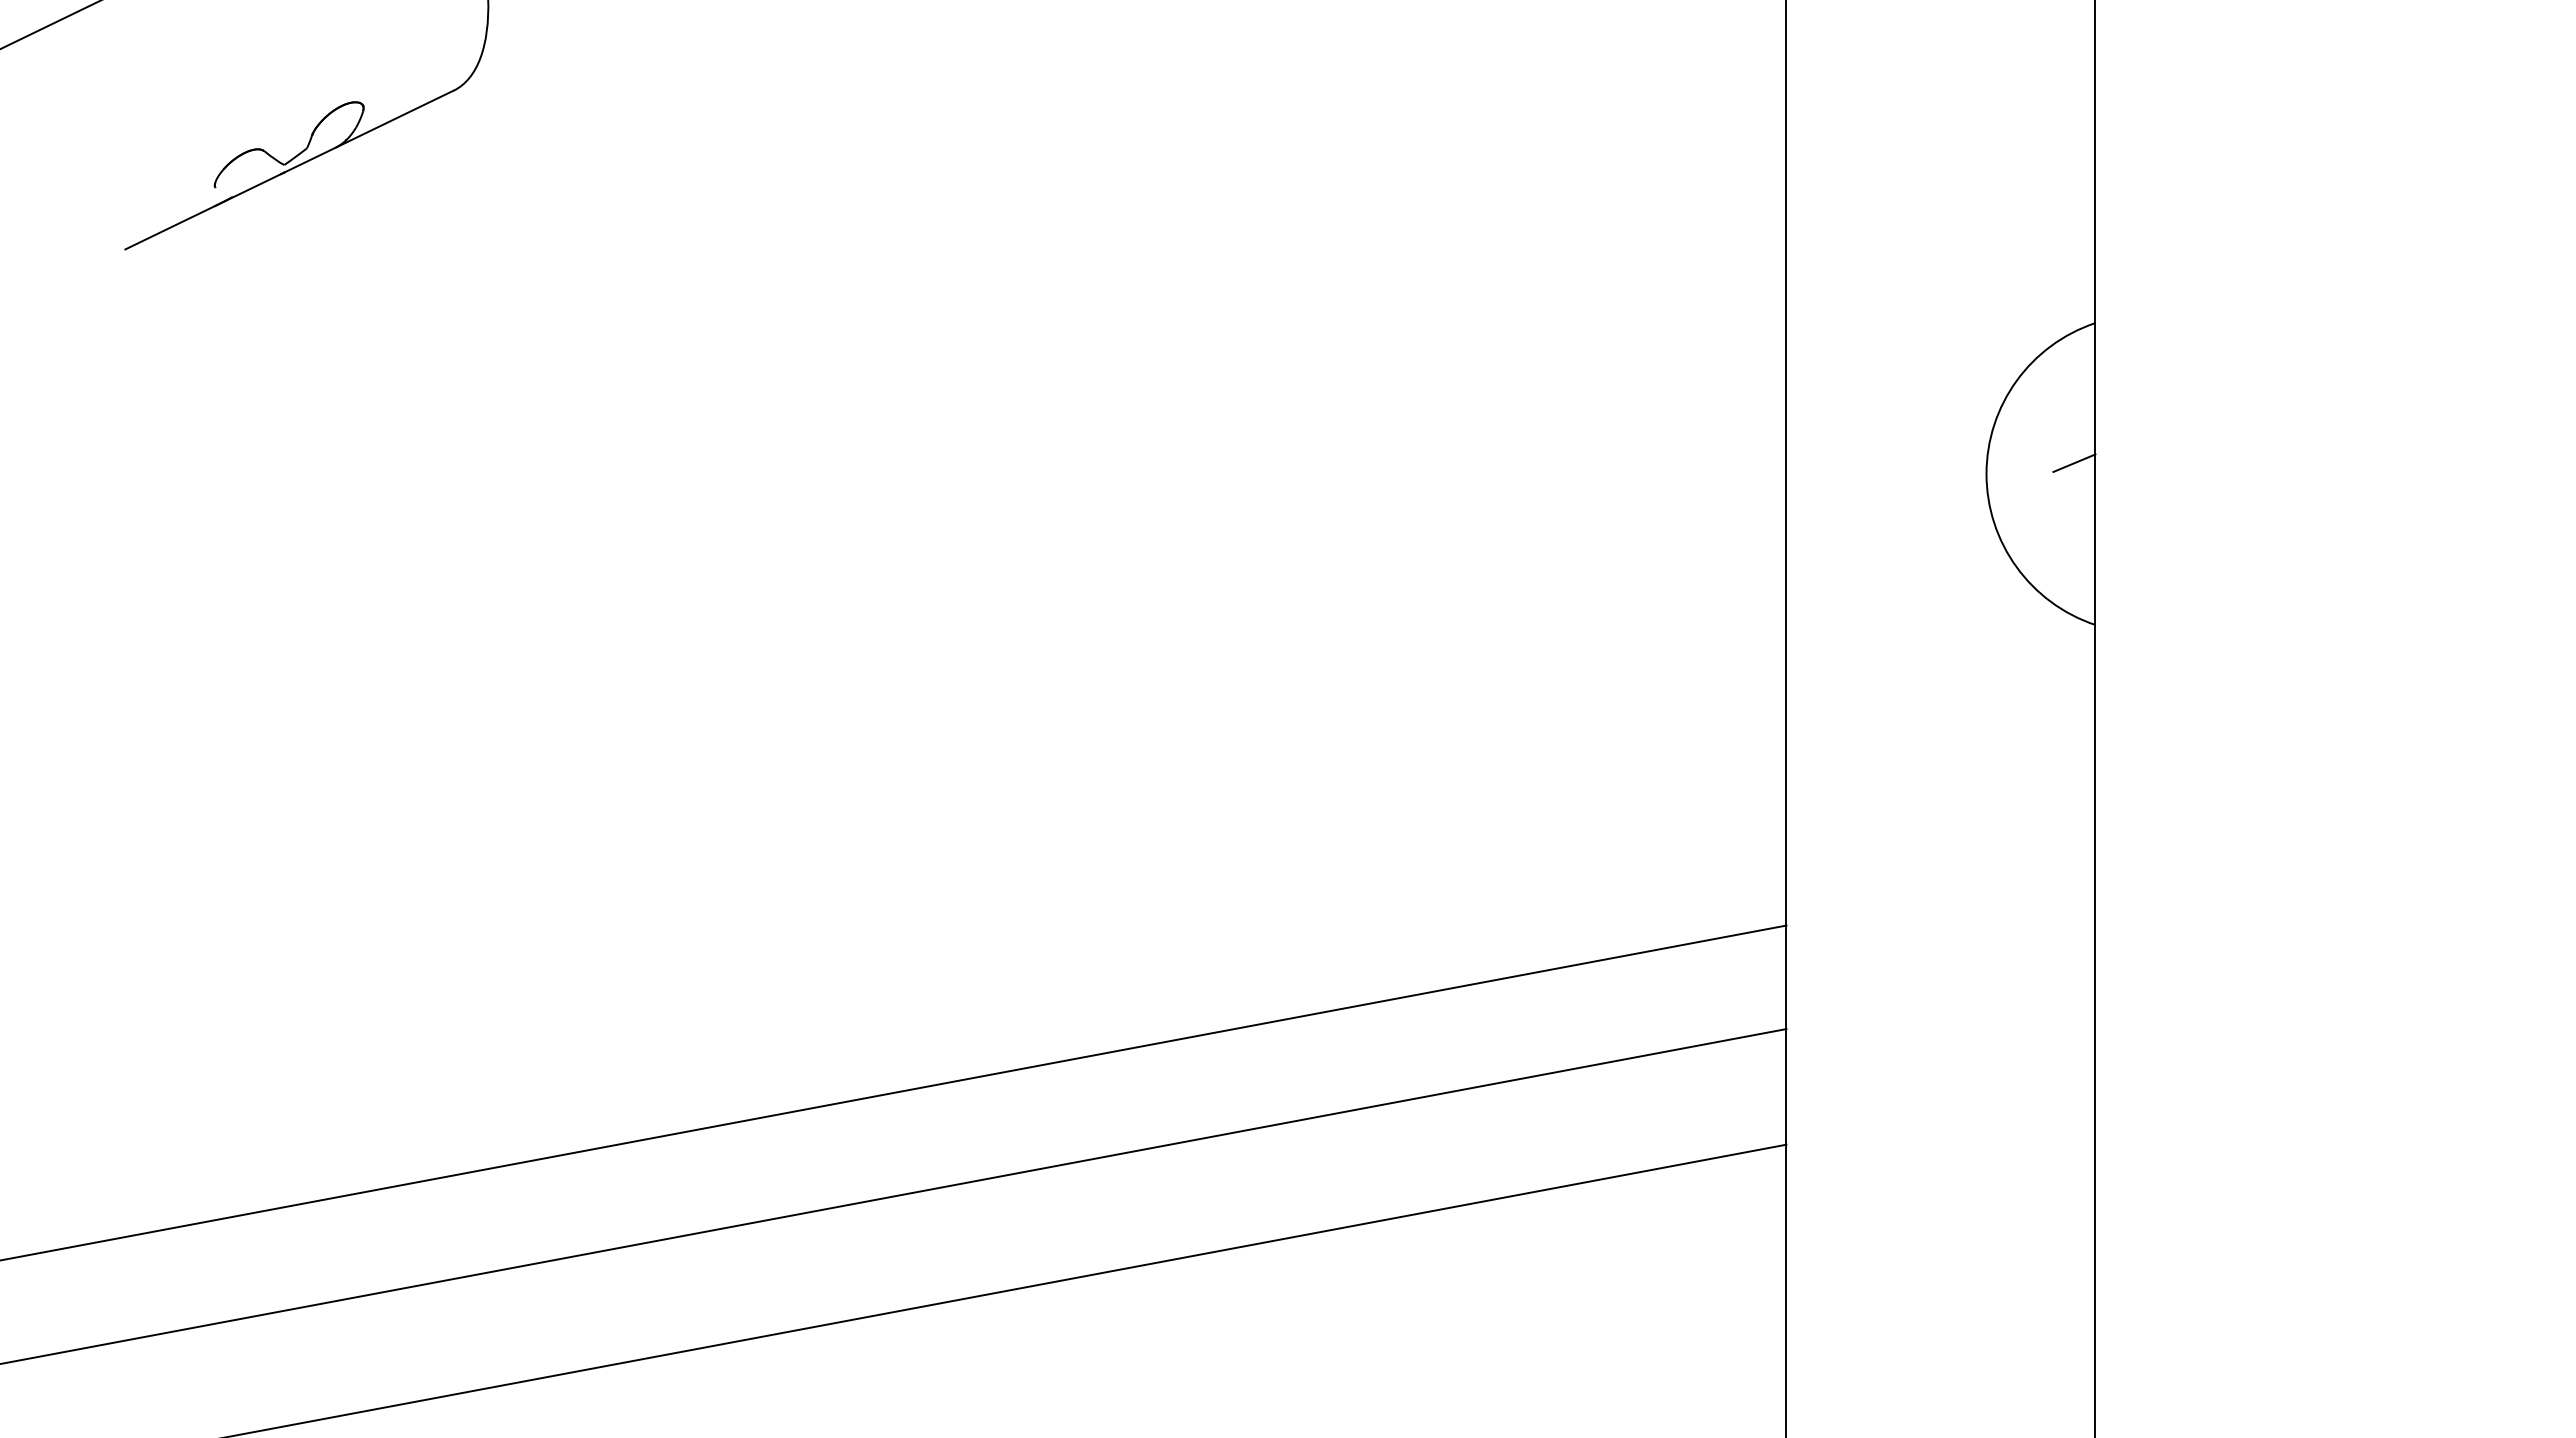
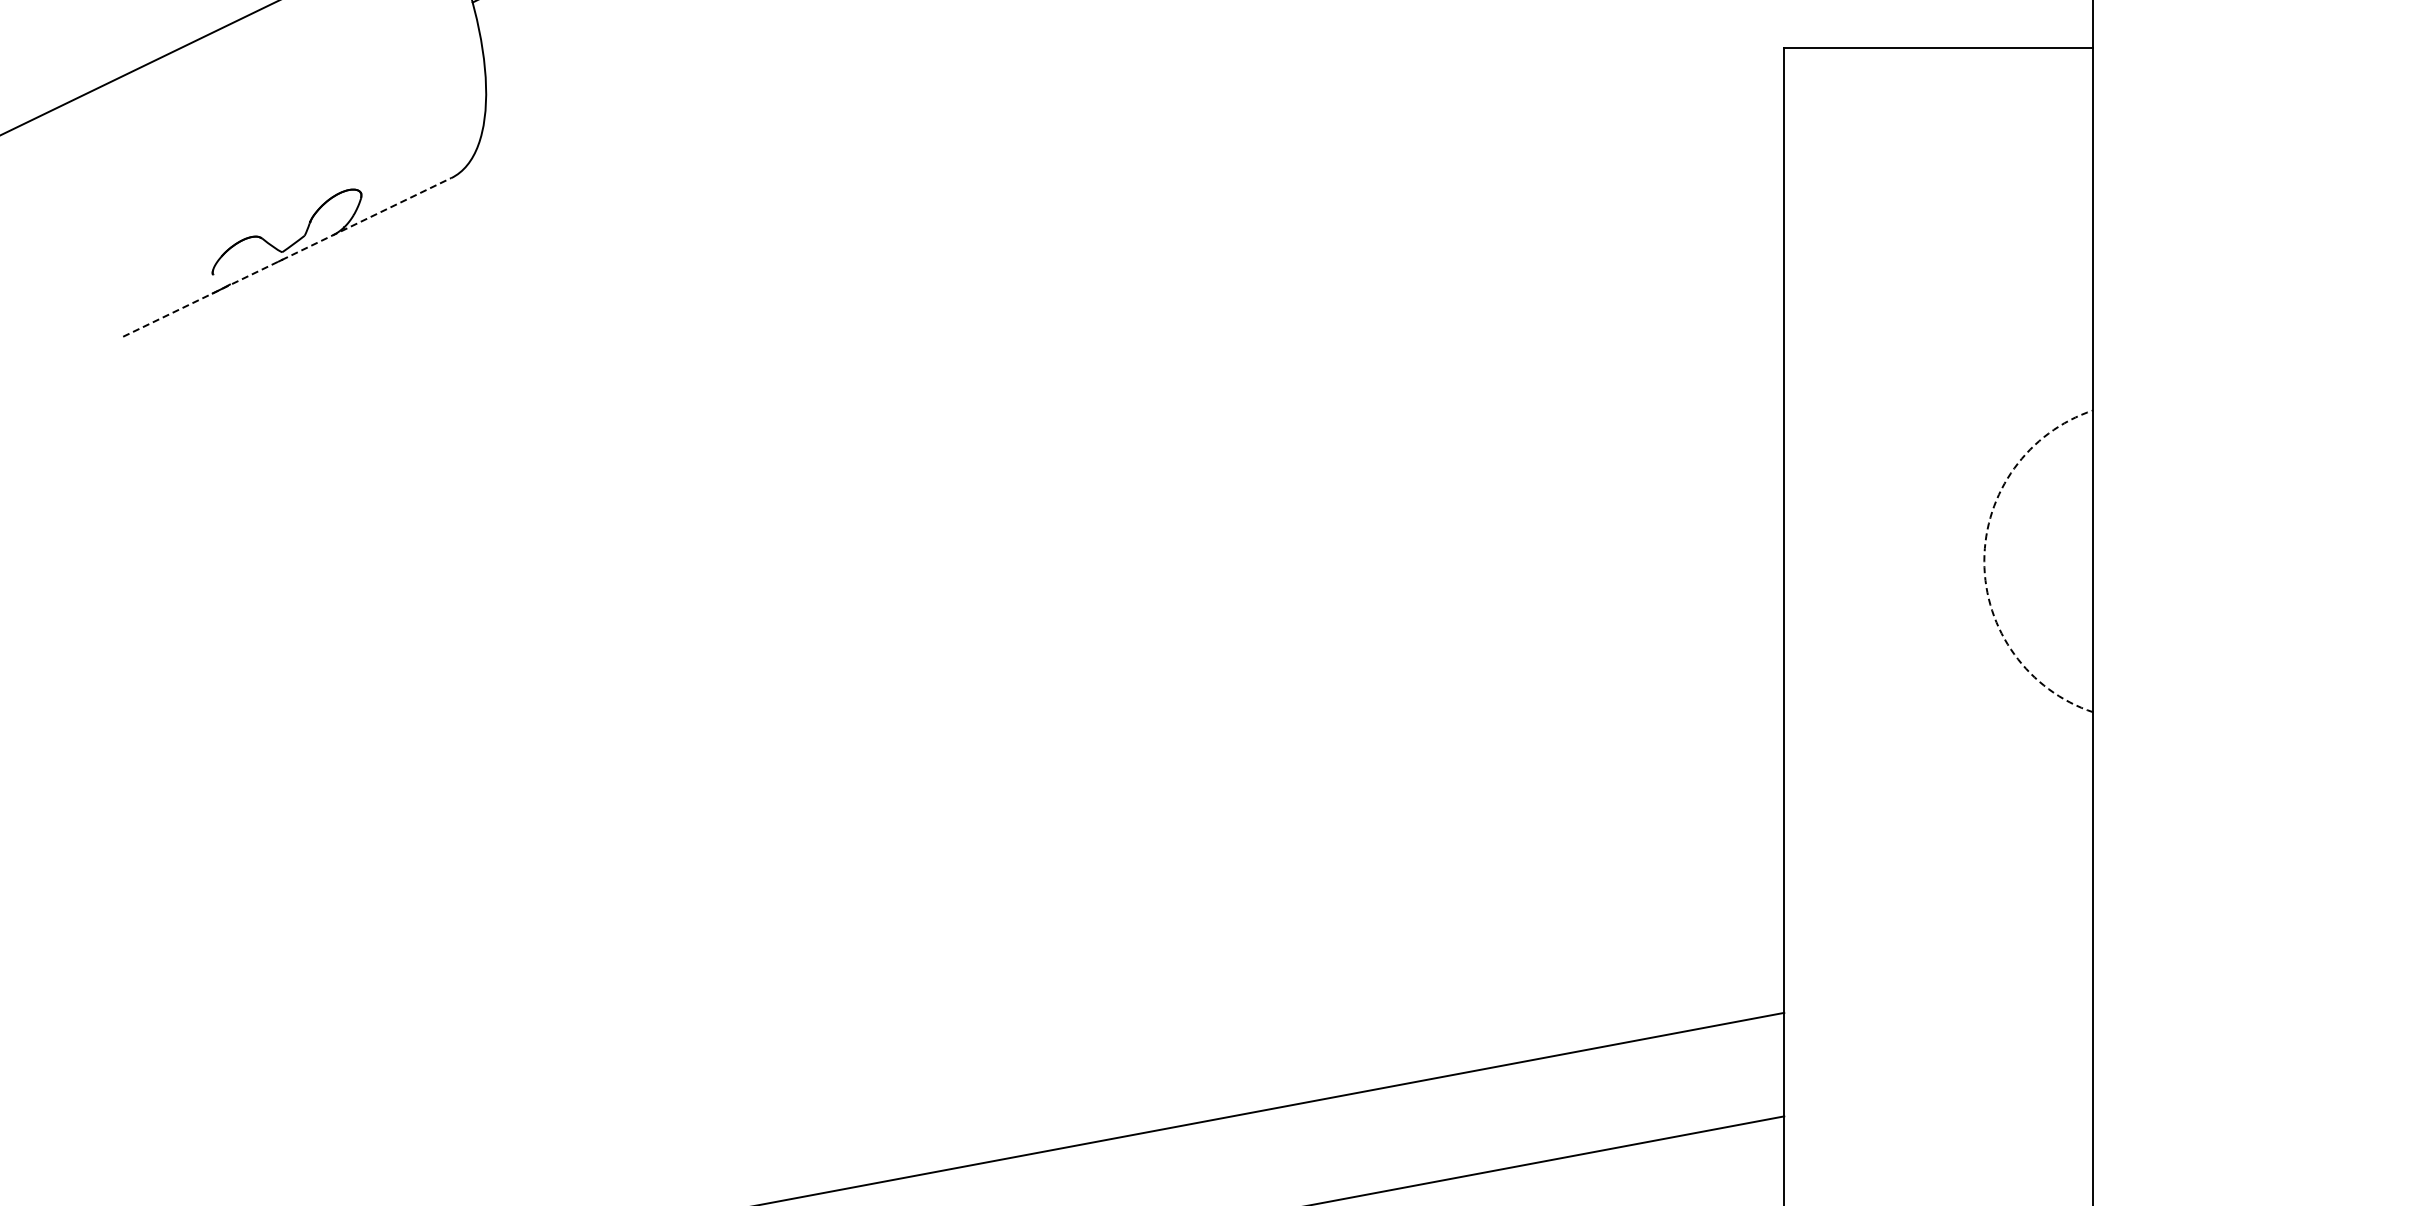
line: (289, 169) -> (287, 256), solid -> dashed
line: (2074, 462) -> (2072, 549), removed
arc: (1986, 474) -> (1984, 561), solid -> dashed

